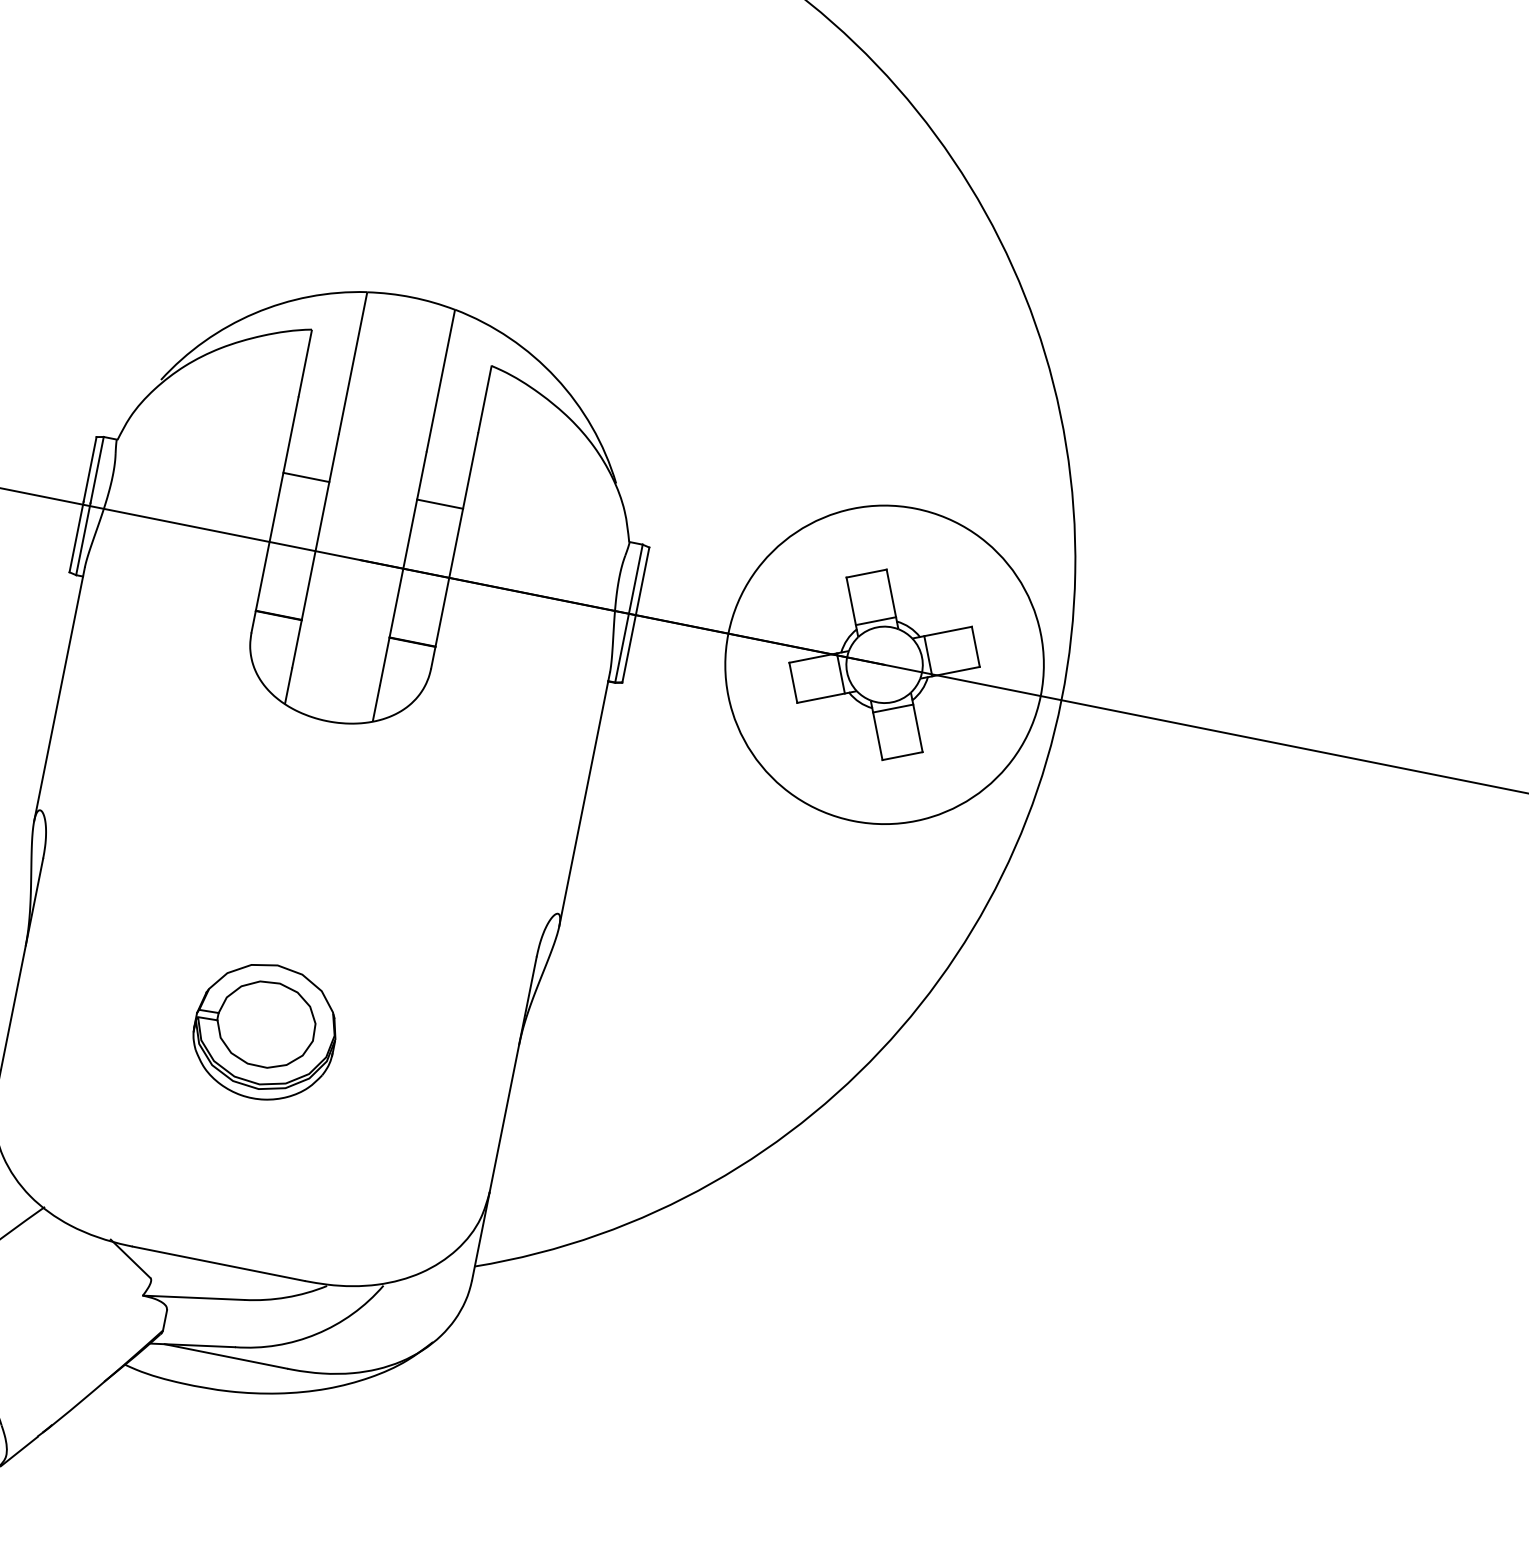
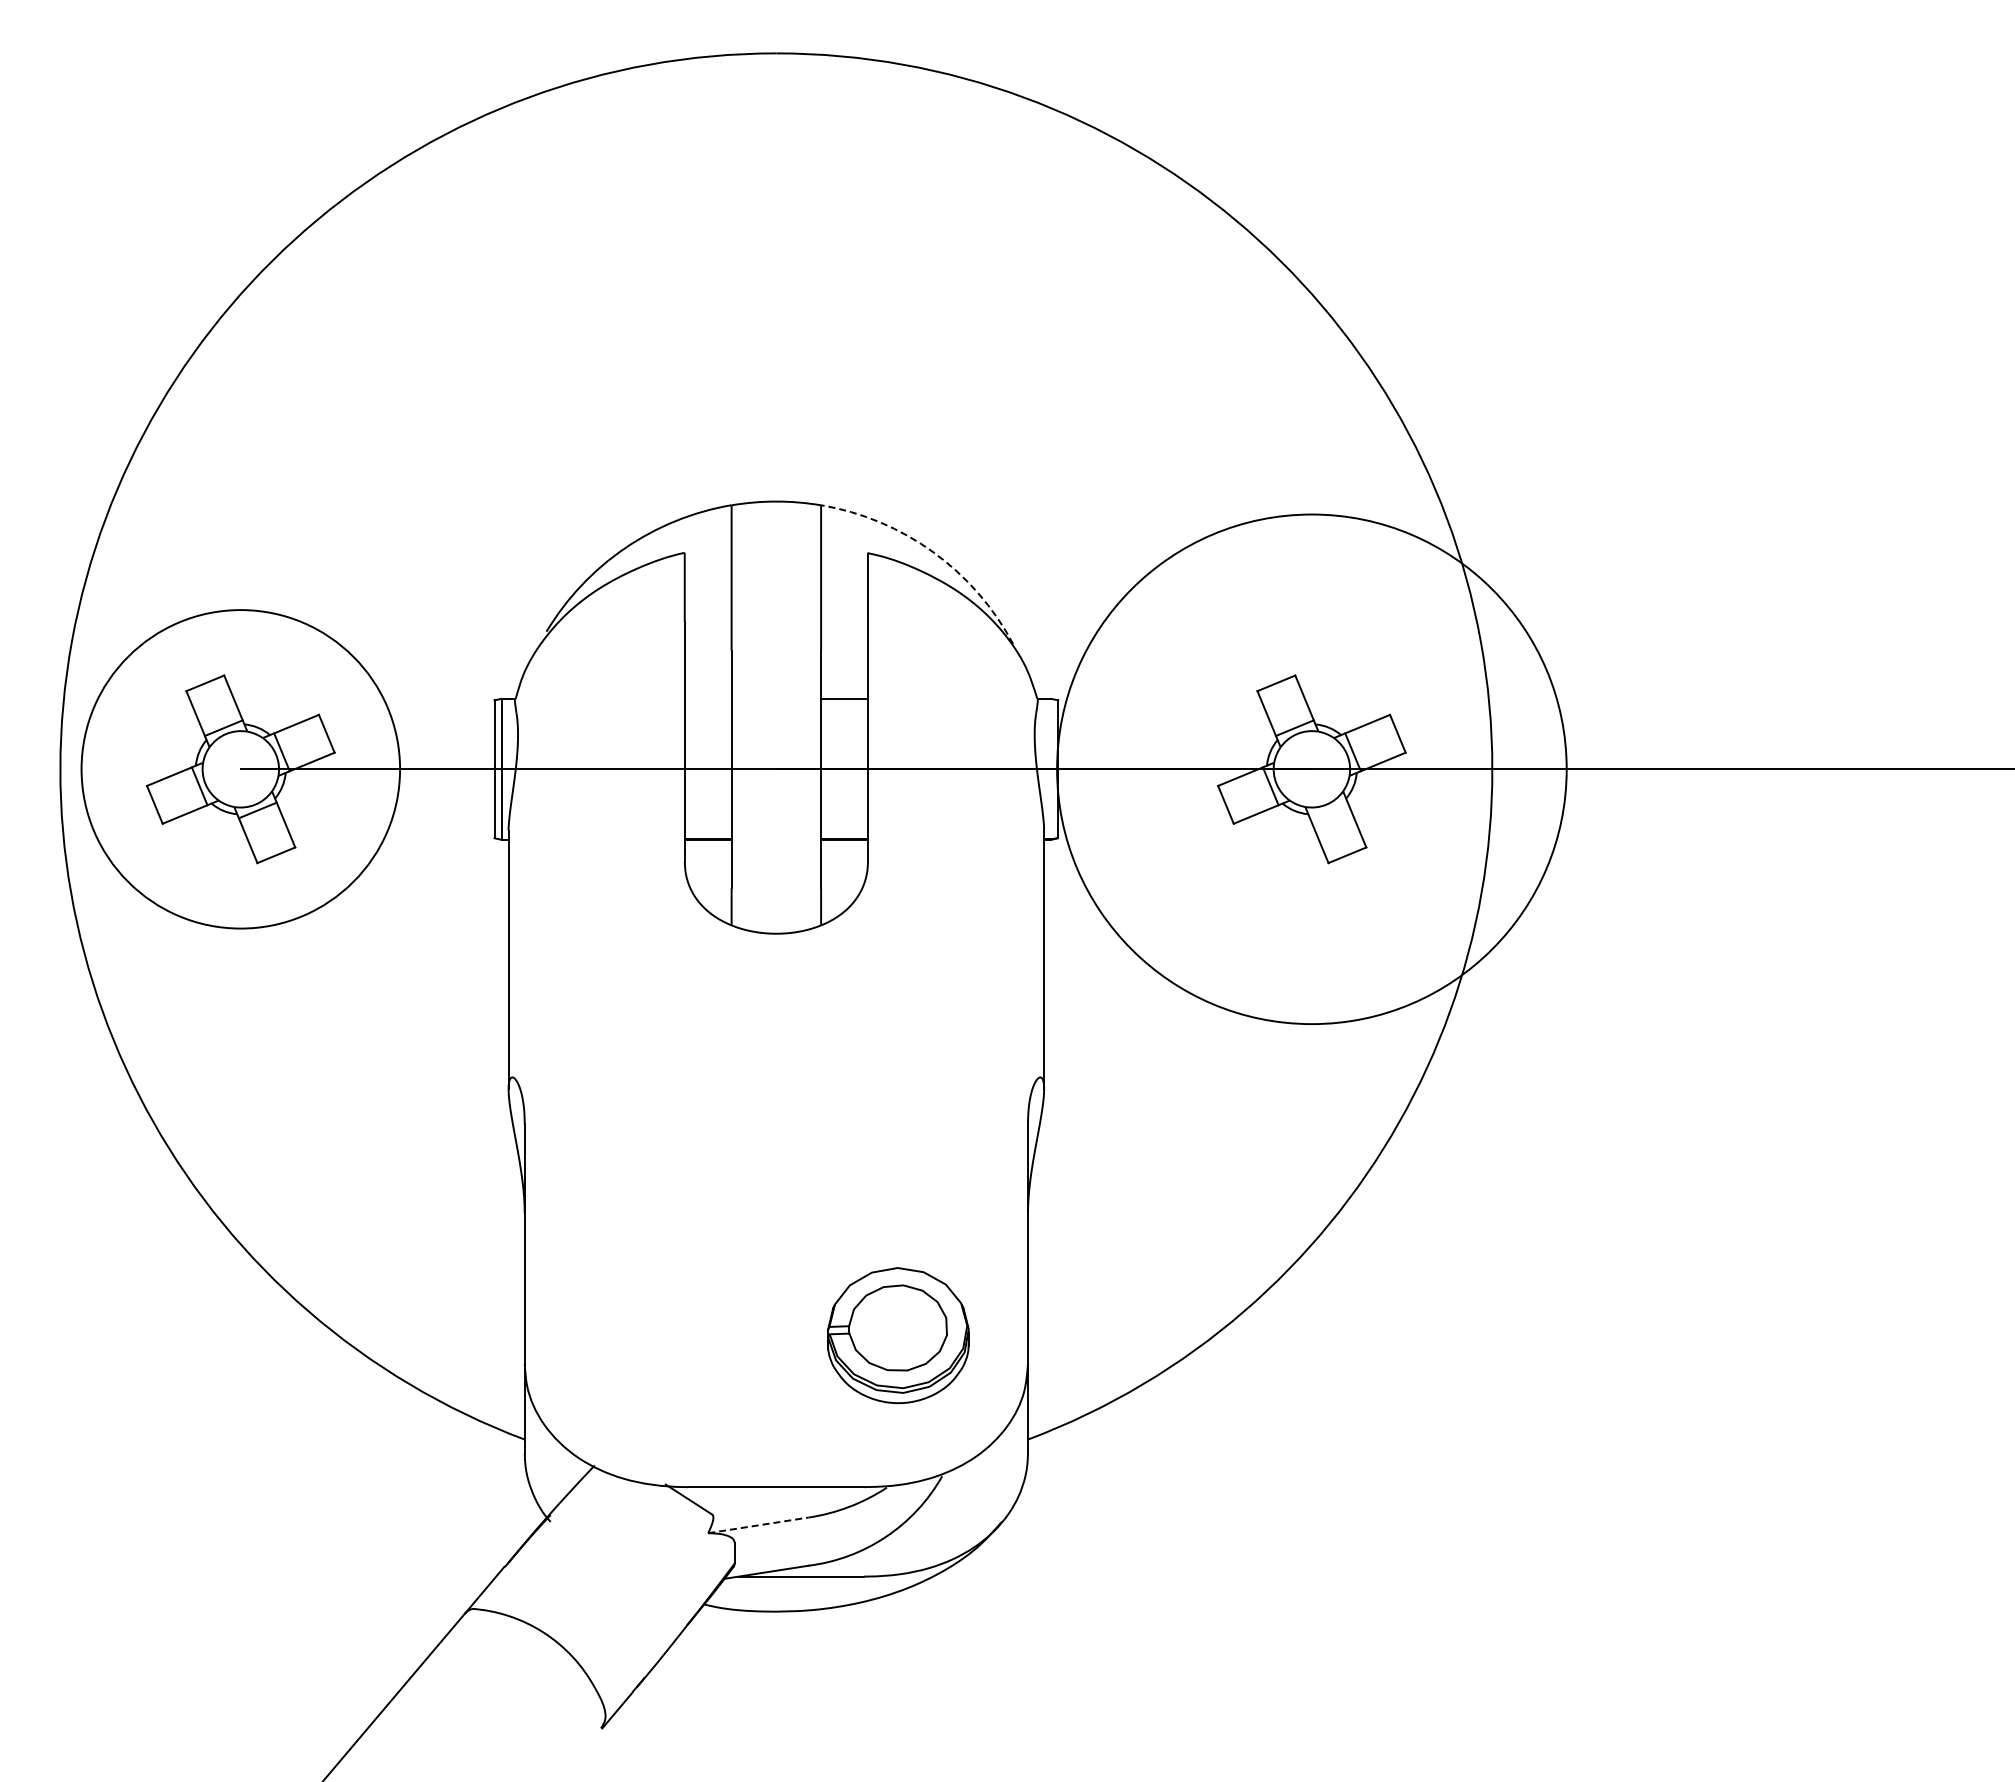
arc: (556, 378) -> (933, 552), solid -> dashed
line: (305, 476) -> (707, 698), removed
line: (629, 613) -> (1051, 768), removed
circle: (884, 664) -> (1311, 769), size x1.6
line: (892, 708) -> (1328, 810), removed
part: (265, 1031) -> (898, 1335), moved
line: (193, 1297) -> (758, 1525), solid -> dashed

